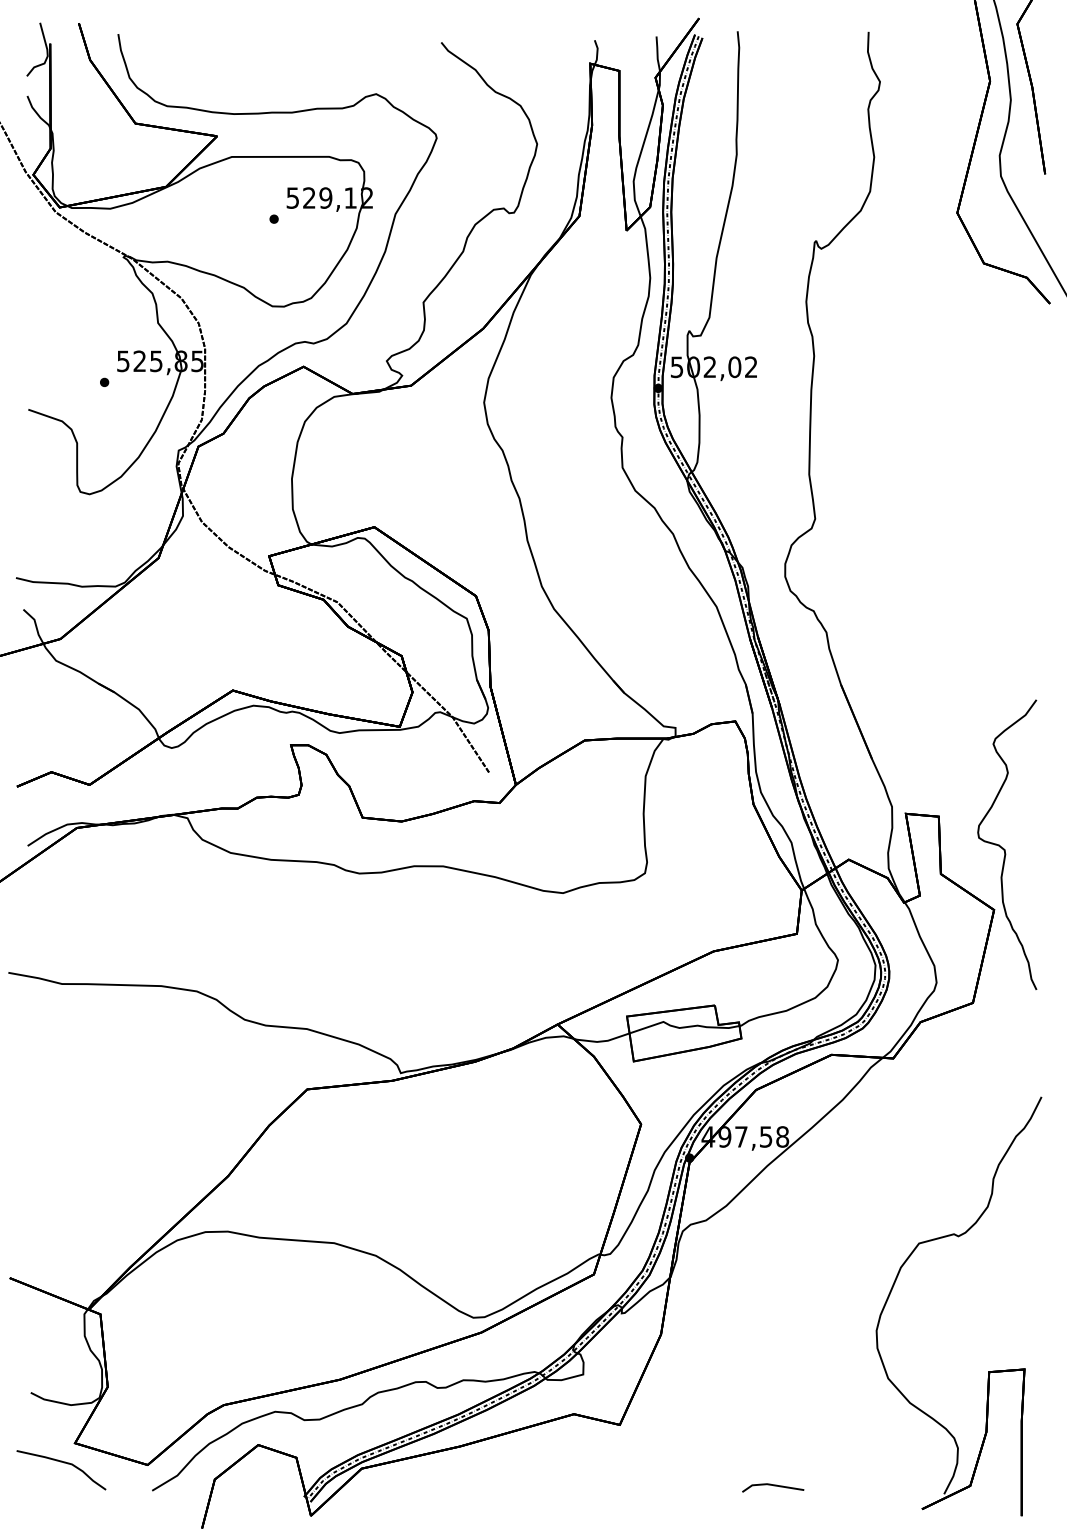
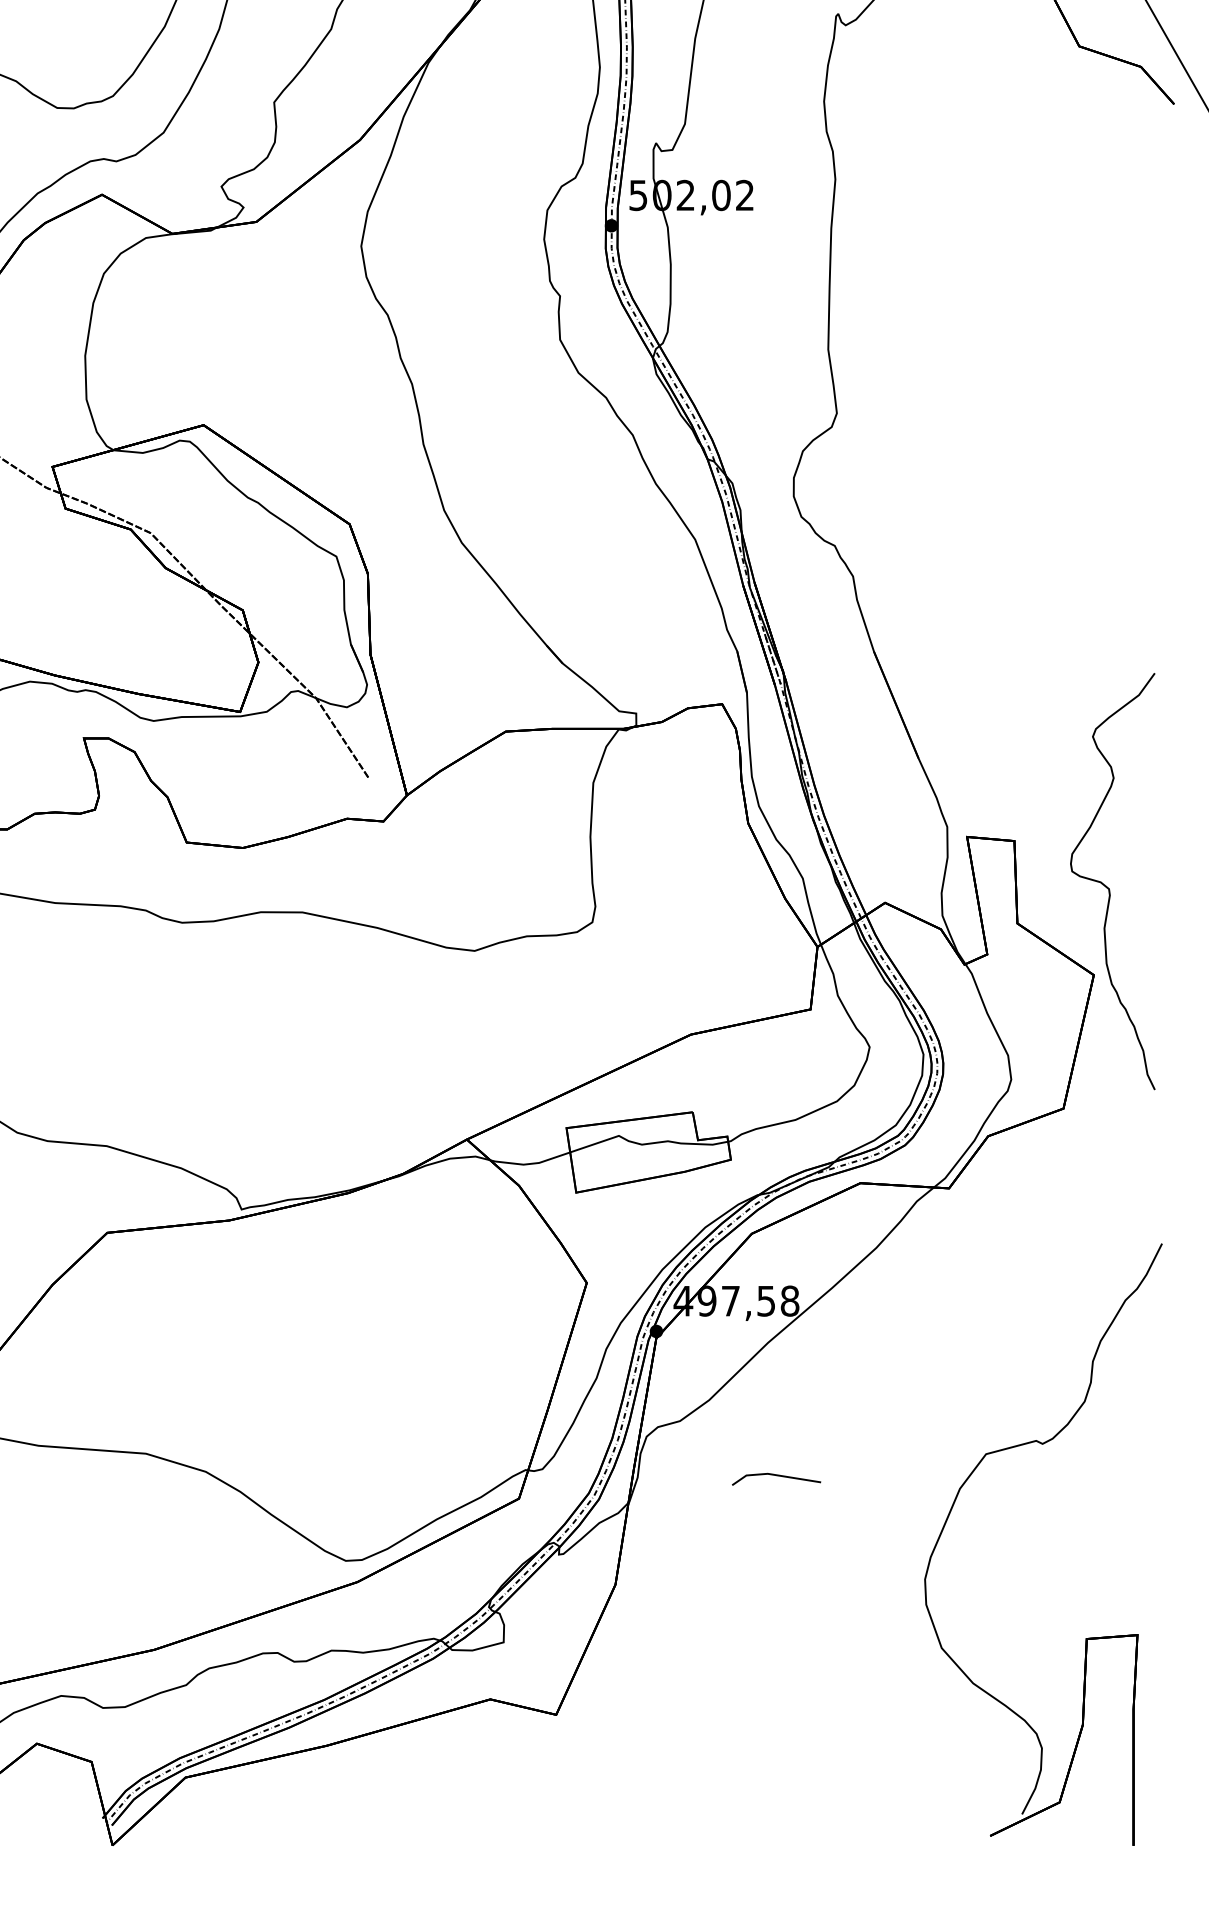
line: (773, 1486) -> (776, 1477), moved

